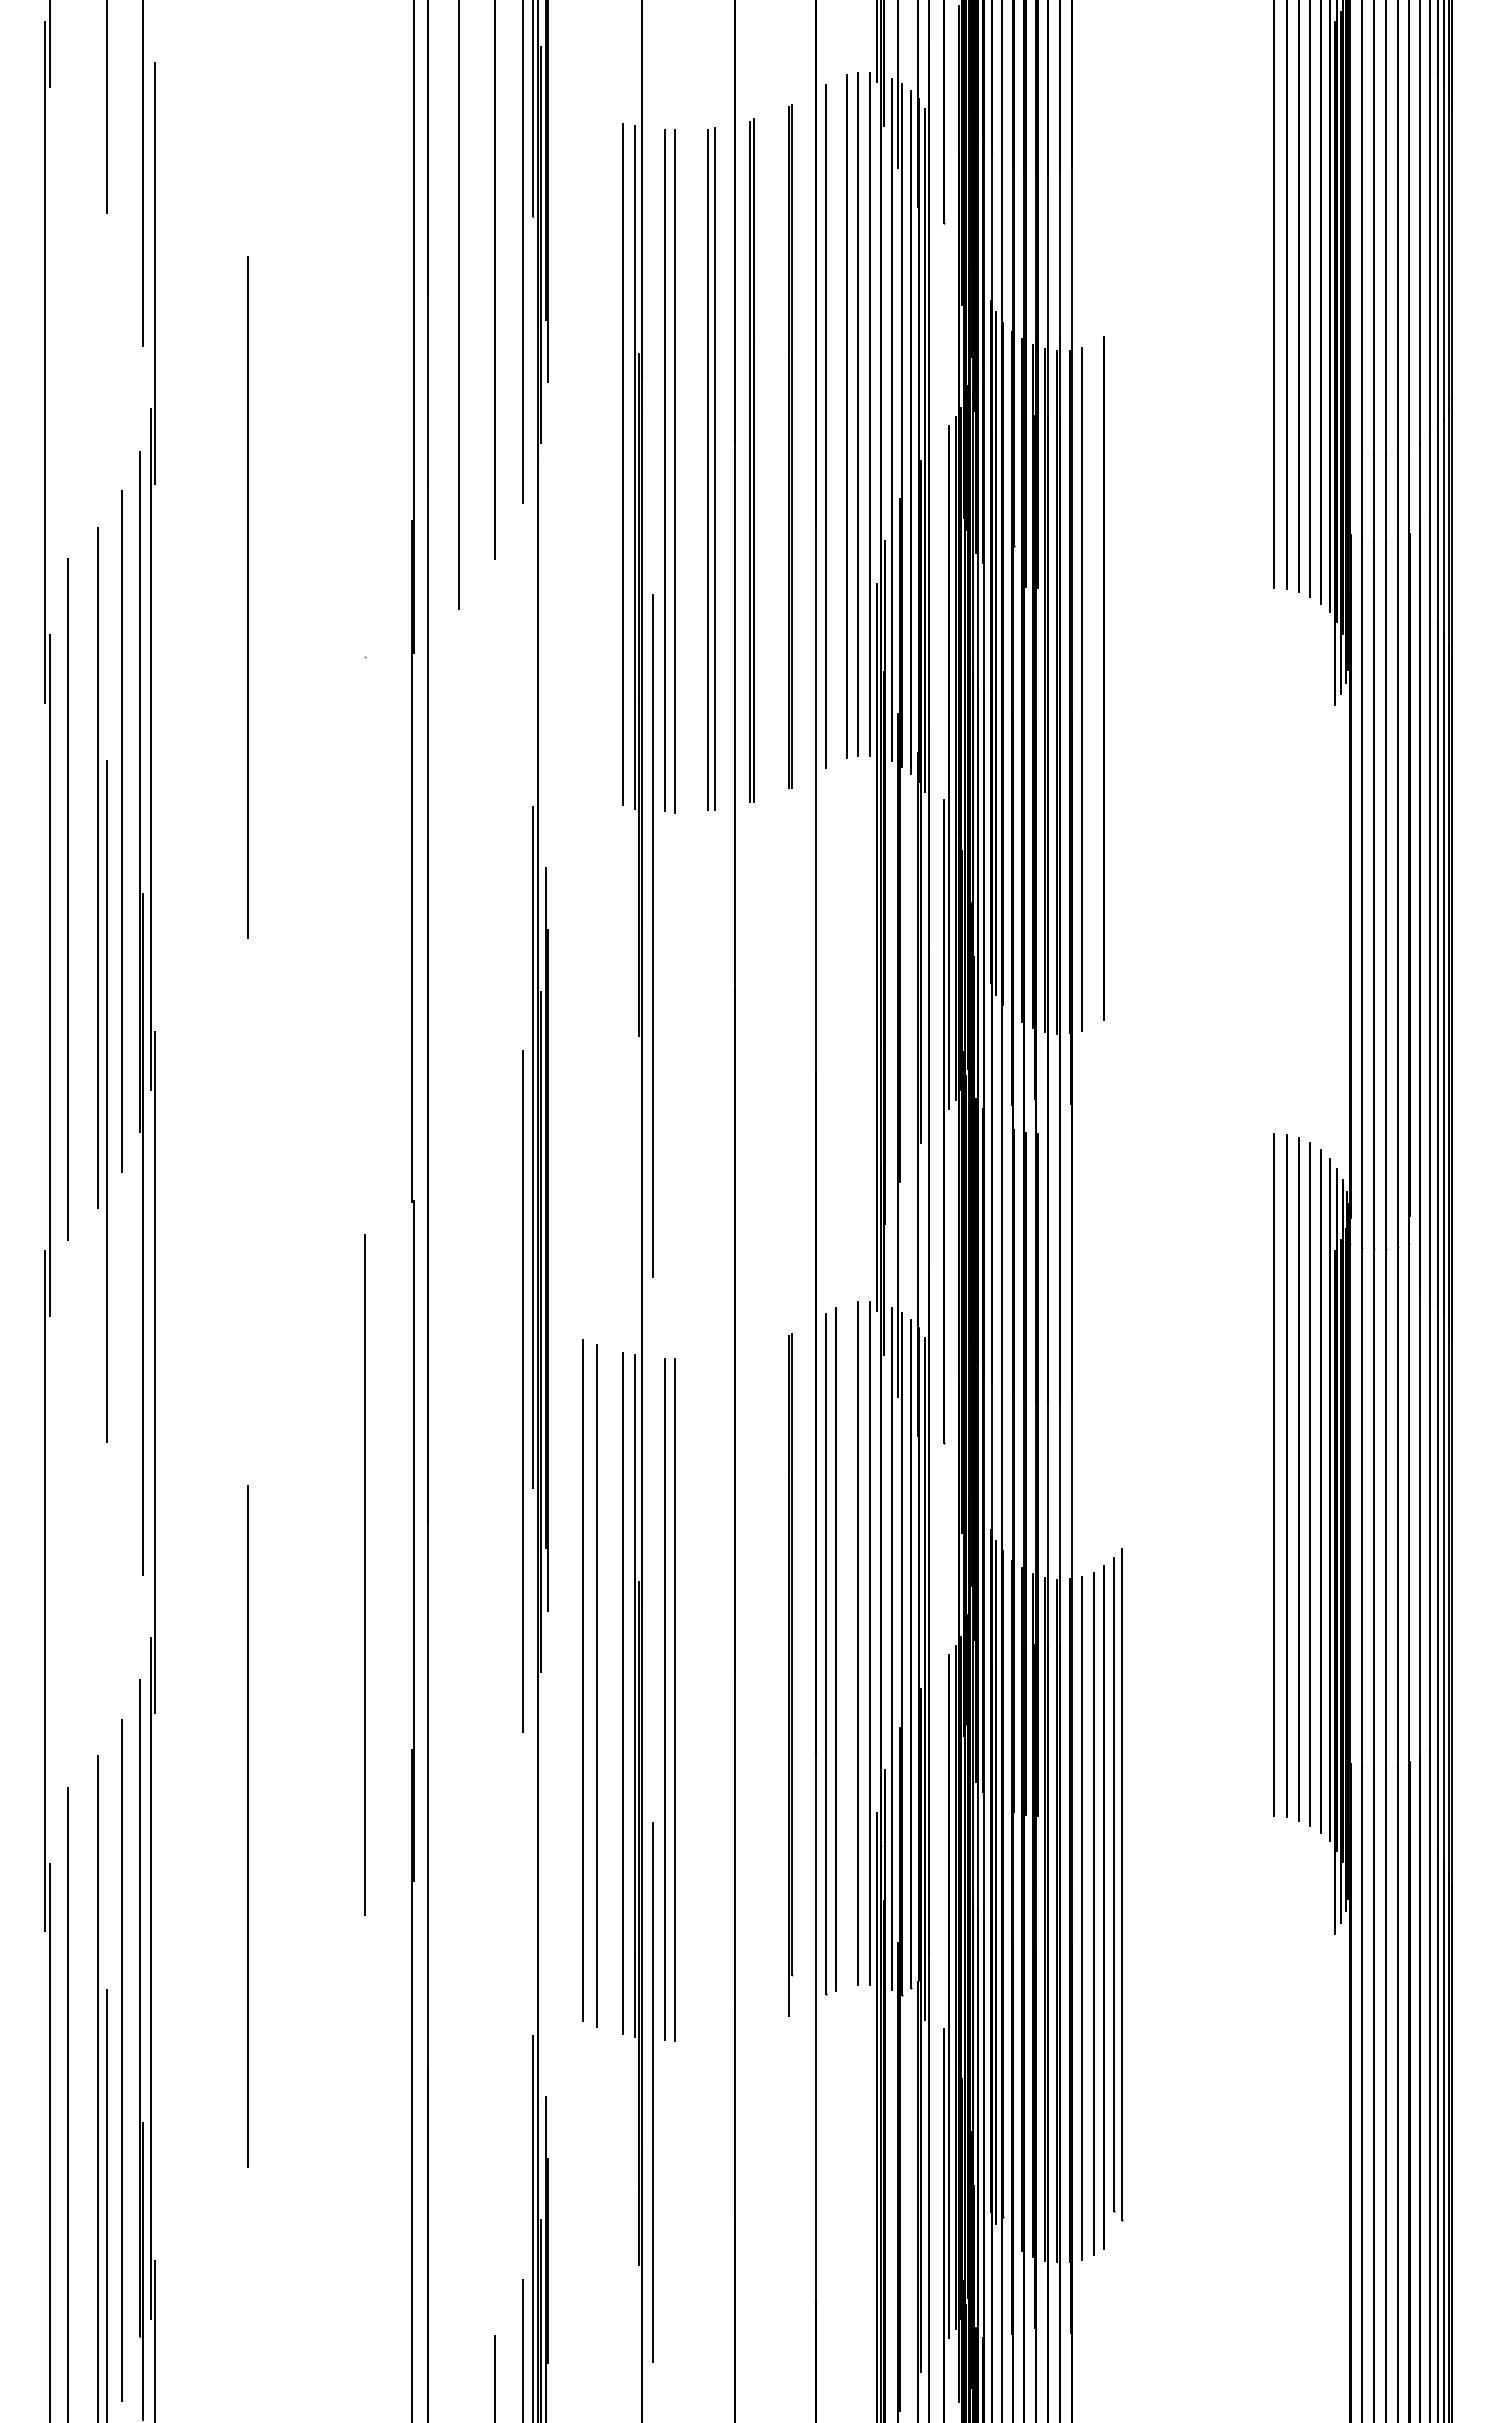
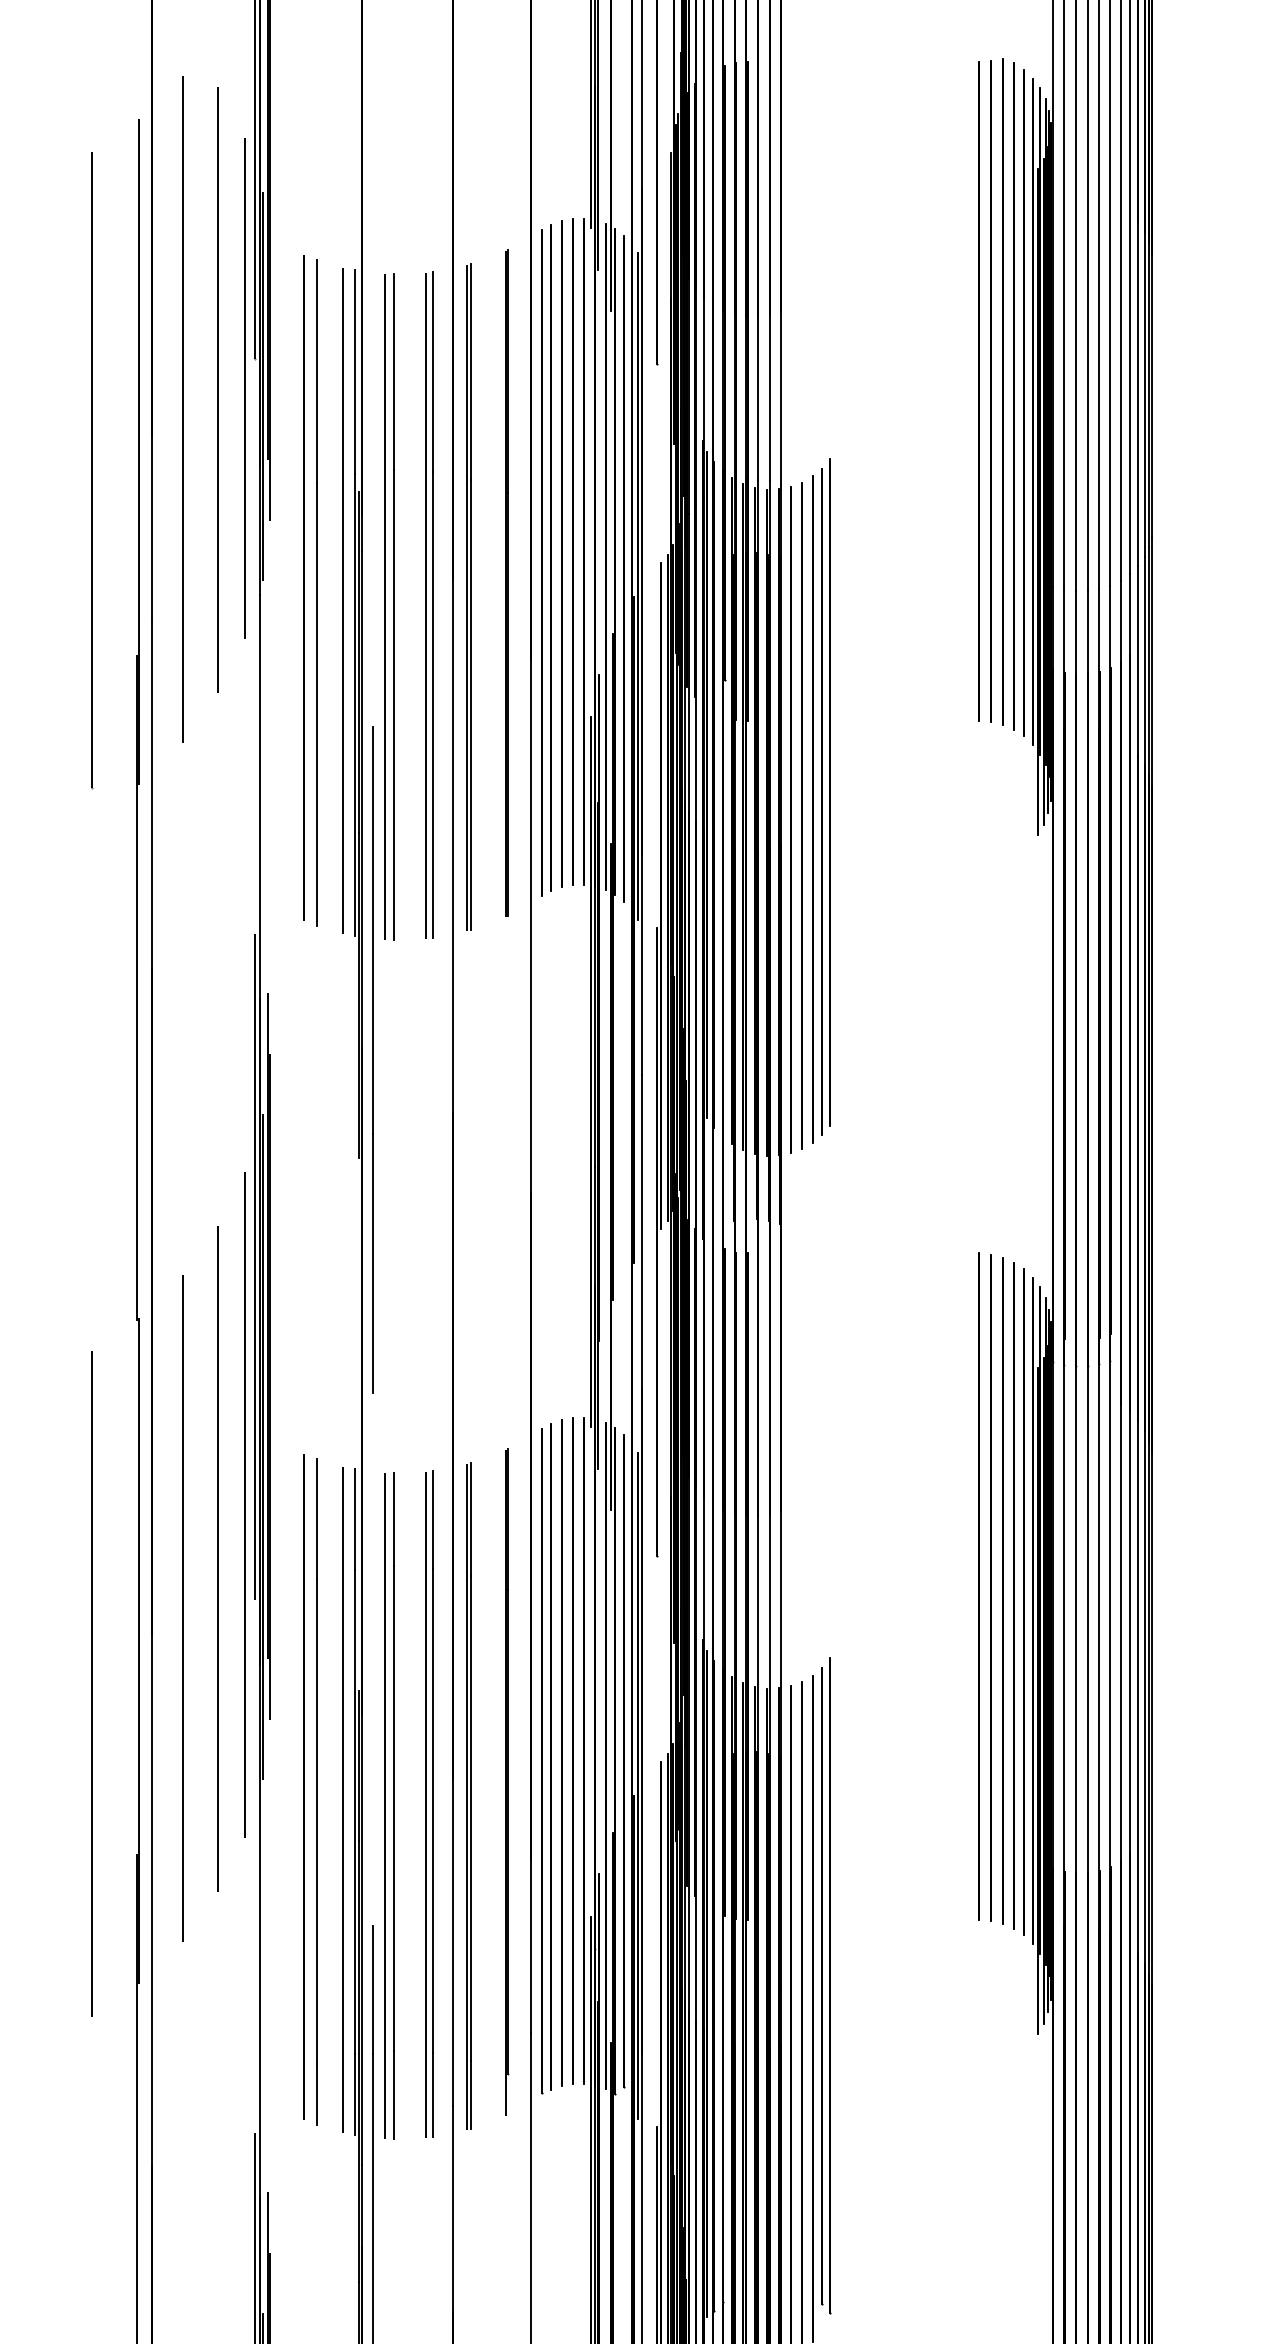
line: (365, 330) -> (91, 469), added
line: (835, 420) -> (550, 557), added
line: (582, 451) -> (303, 587), added
line: (596, 457) -> (317, 593), added
part: (1117, 665) -> (825, 796), added
line: (1093, 685) -> (802, 816), added
line: (494, 1447) -> (217, 1559), added
line: (458, 1497) -> (182, 1608), added
line: (846, 1645) -> (561, 1752), added
part: (751, 1689) -> (468, 1795), added
part: (711, 1697) -> (429, 1803), added

